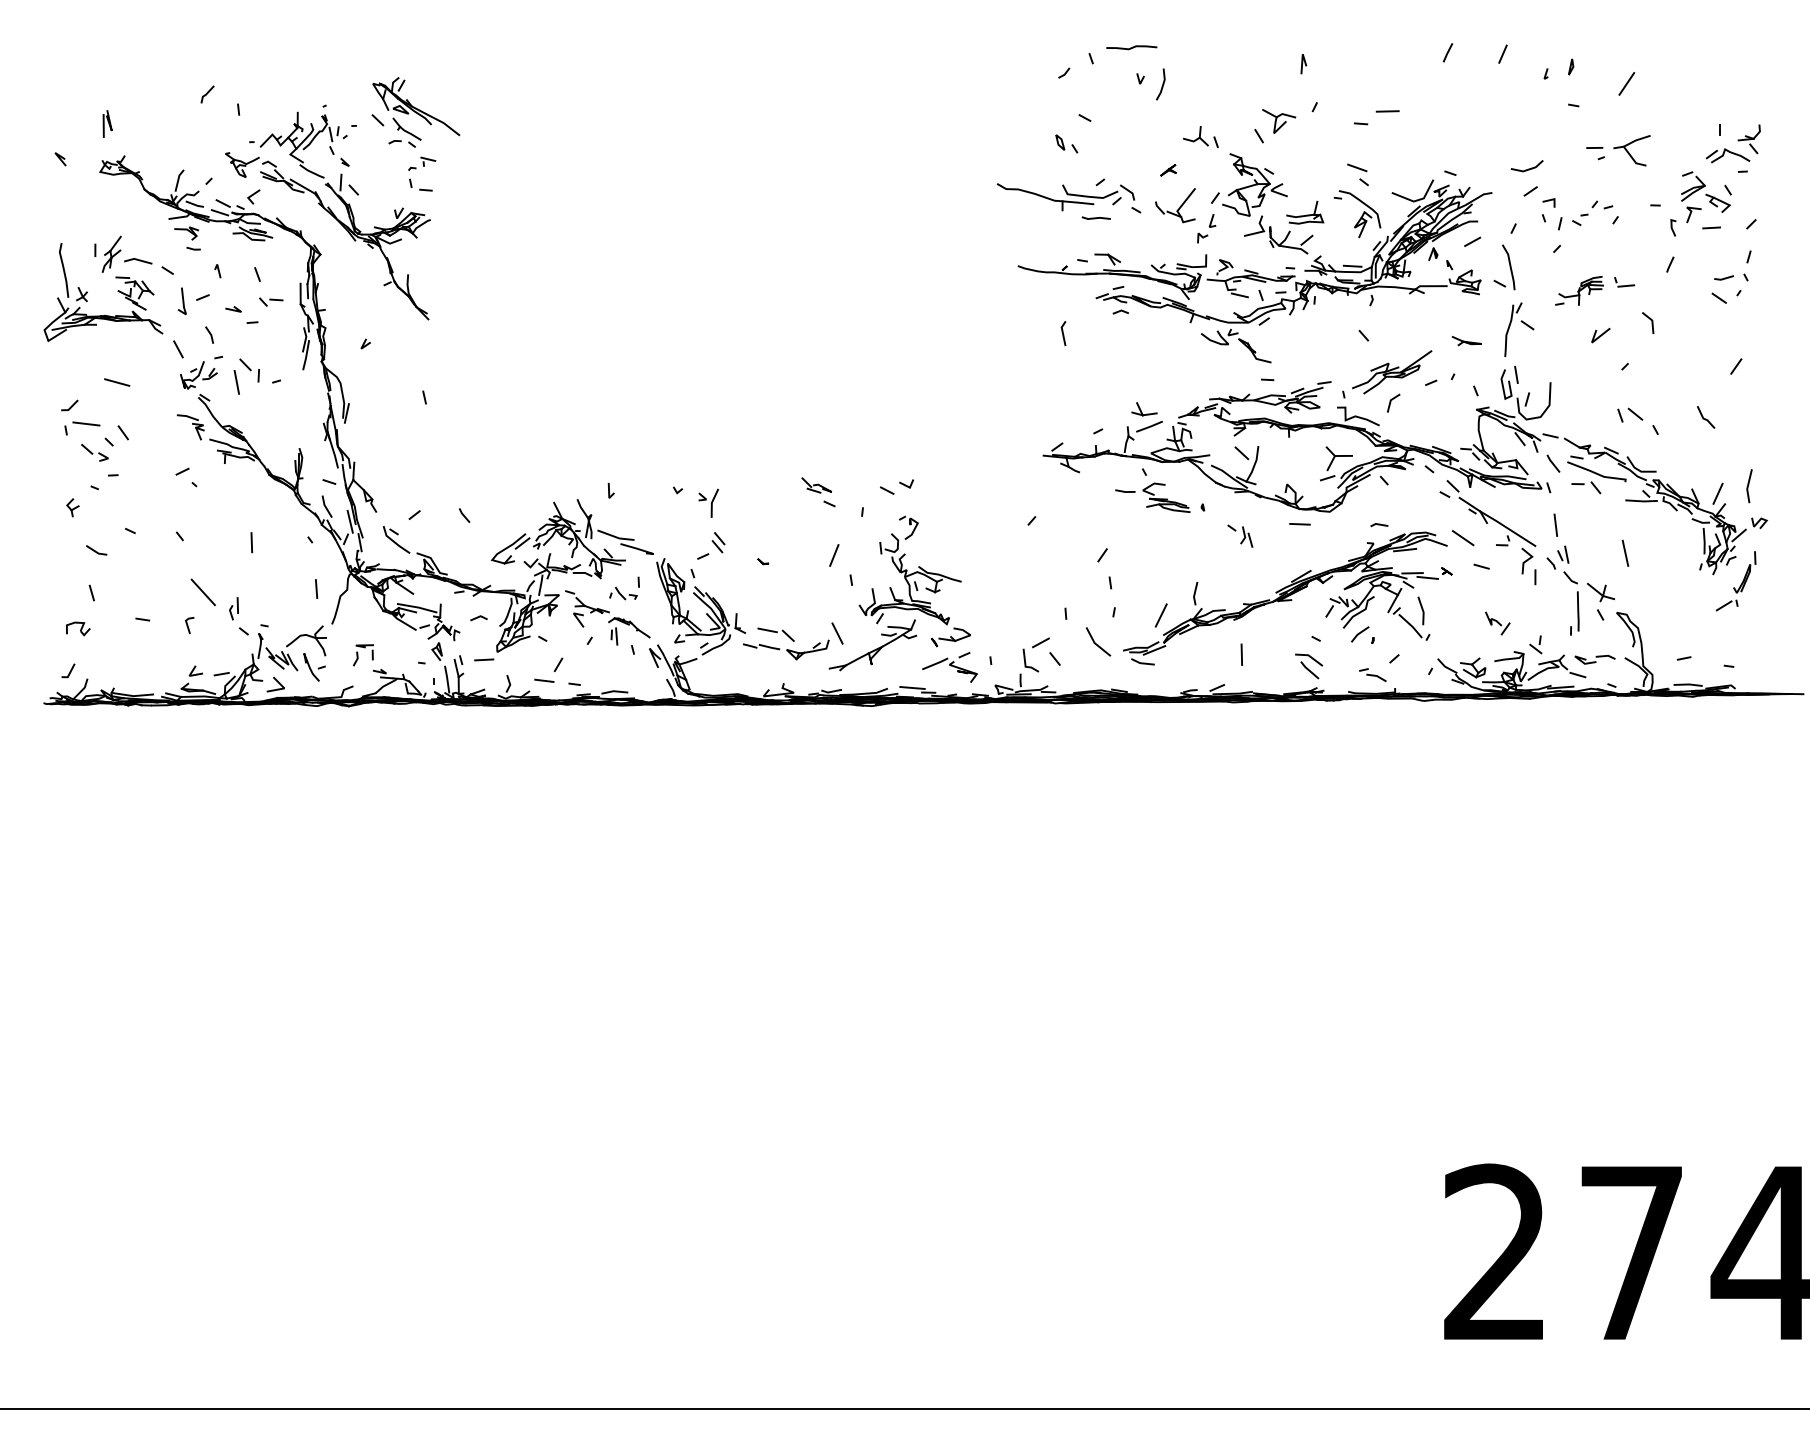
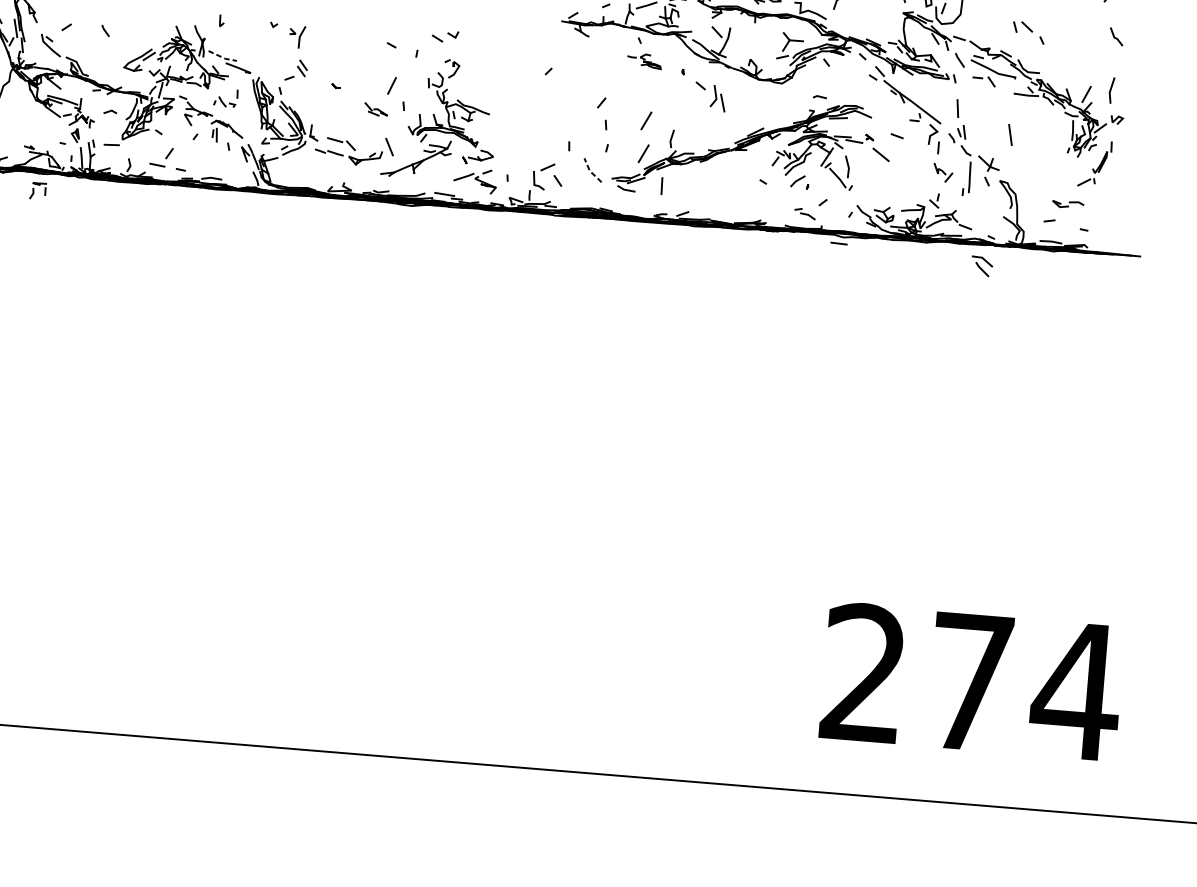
line: (1706, 418) -> (1116, 37), moved
part: (816, 485) -> (376, 109), moved
part: (1152, 497) -> (644, 60), size x0.6
line: (1299, 524) -> (838, 243), moved
part: (1240, 535) -> (710, 96), size x1.6
line: (616, 537) -> (222, 57), solid -> dashed
line: (1462, 538) -> (880, 155), moved
line: (1160, 573) -> (645, 120), added
part: (1497, 623) -> (942, 172), moved
line: (1095, 643) -> (590, 171), solid -> dashed
line: (1241, 654) -> (661, 185), moved
part: (362, 655) -> (37, 191), moved
part: (1594, 659) -> (1067, 204), moved
part: (1309, 666) -> (982, 266), moved

